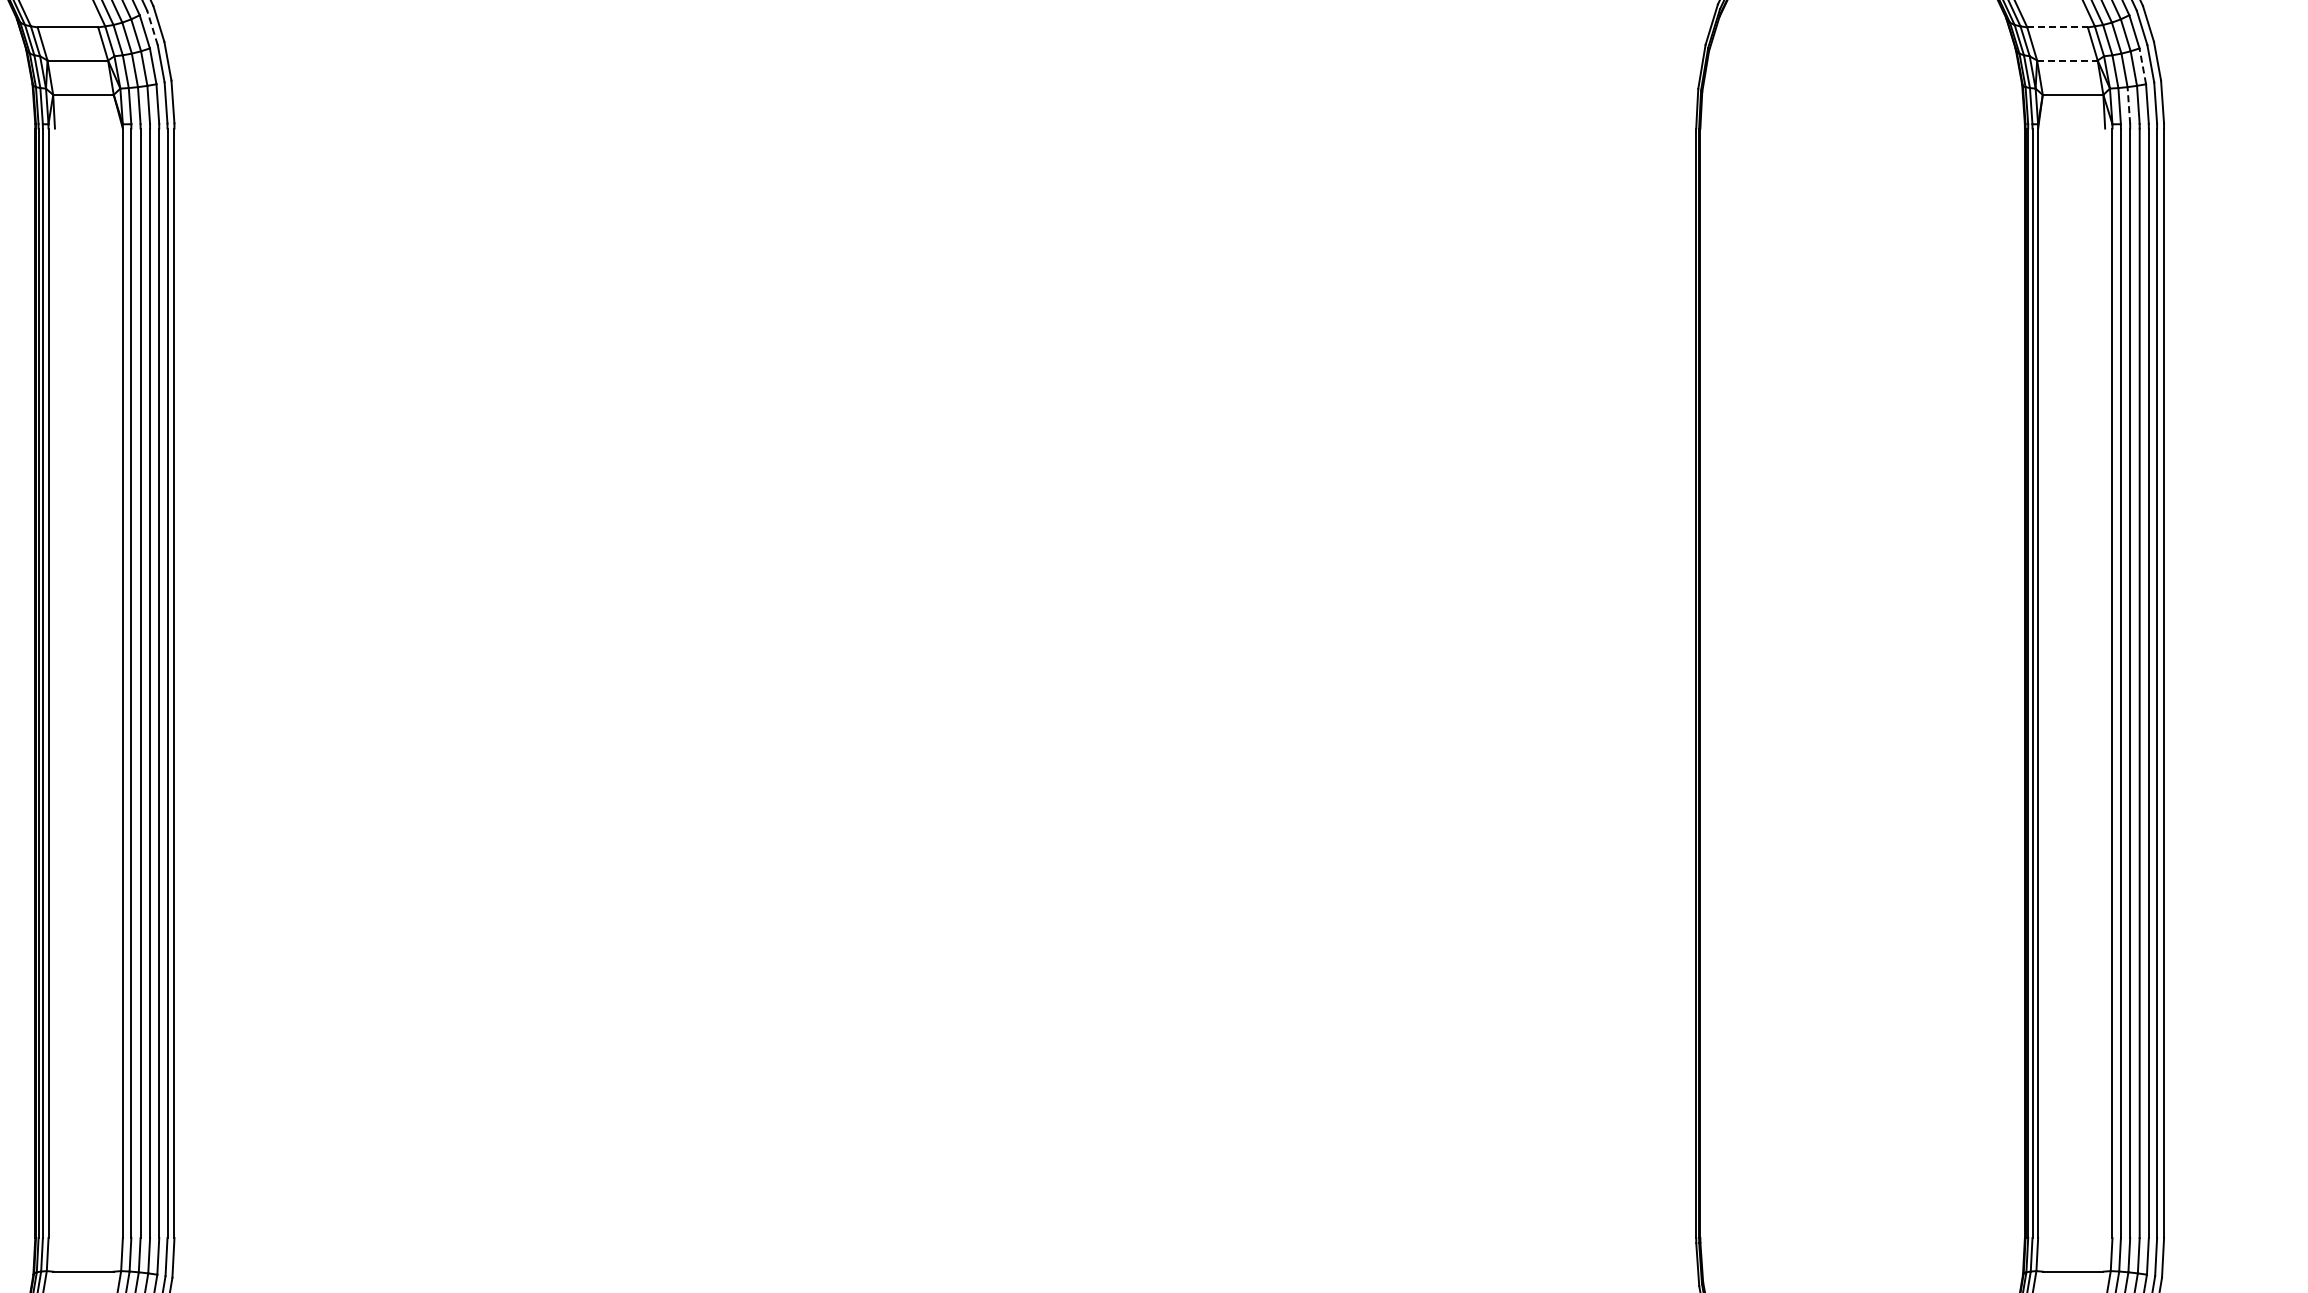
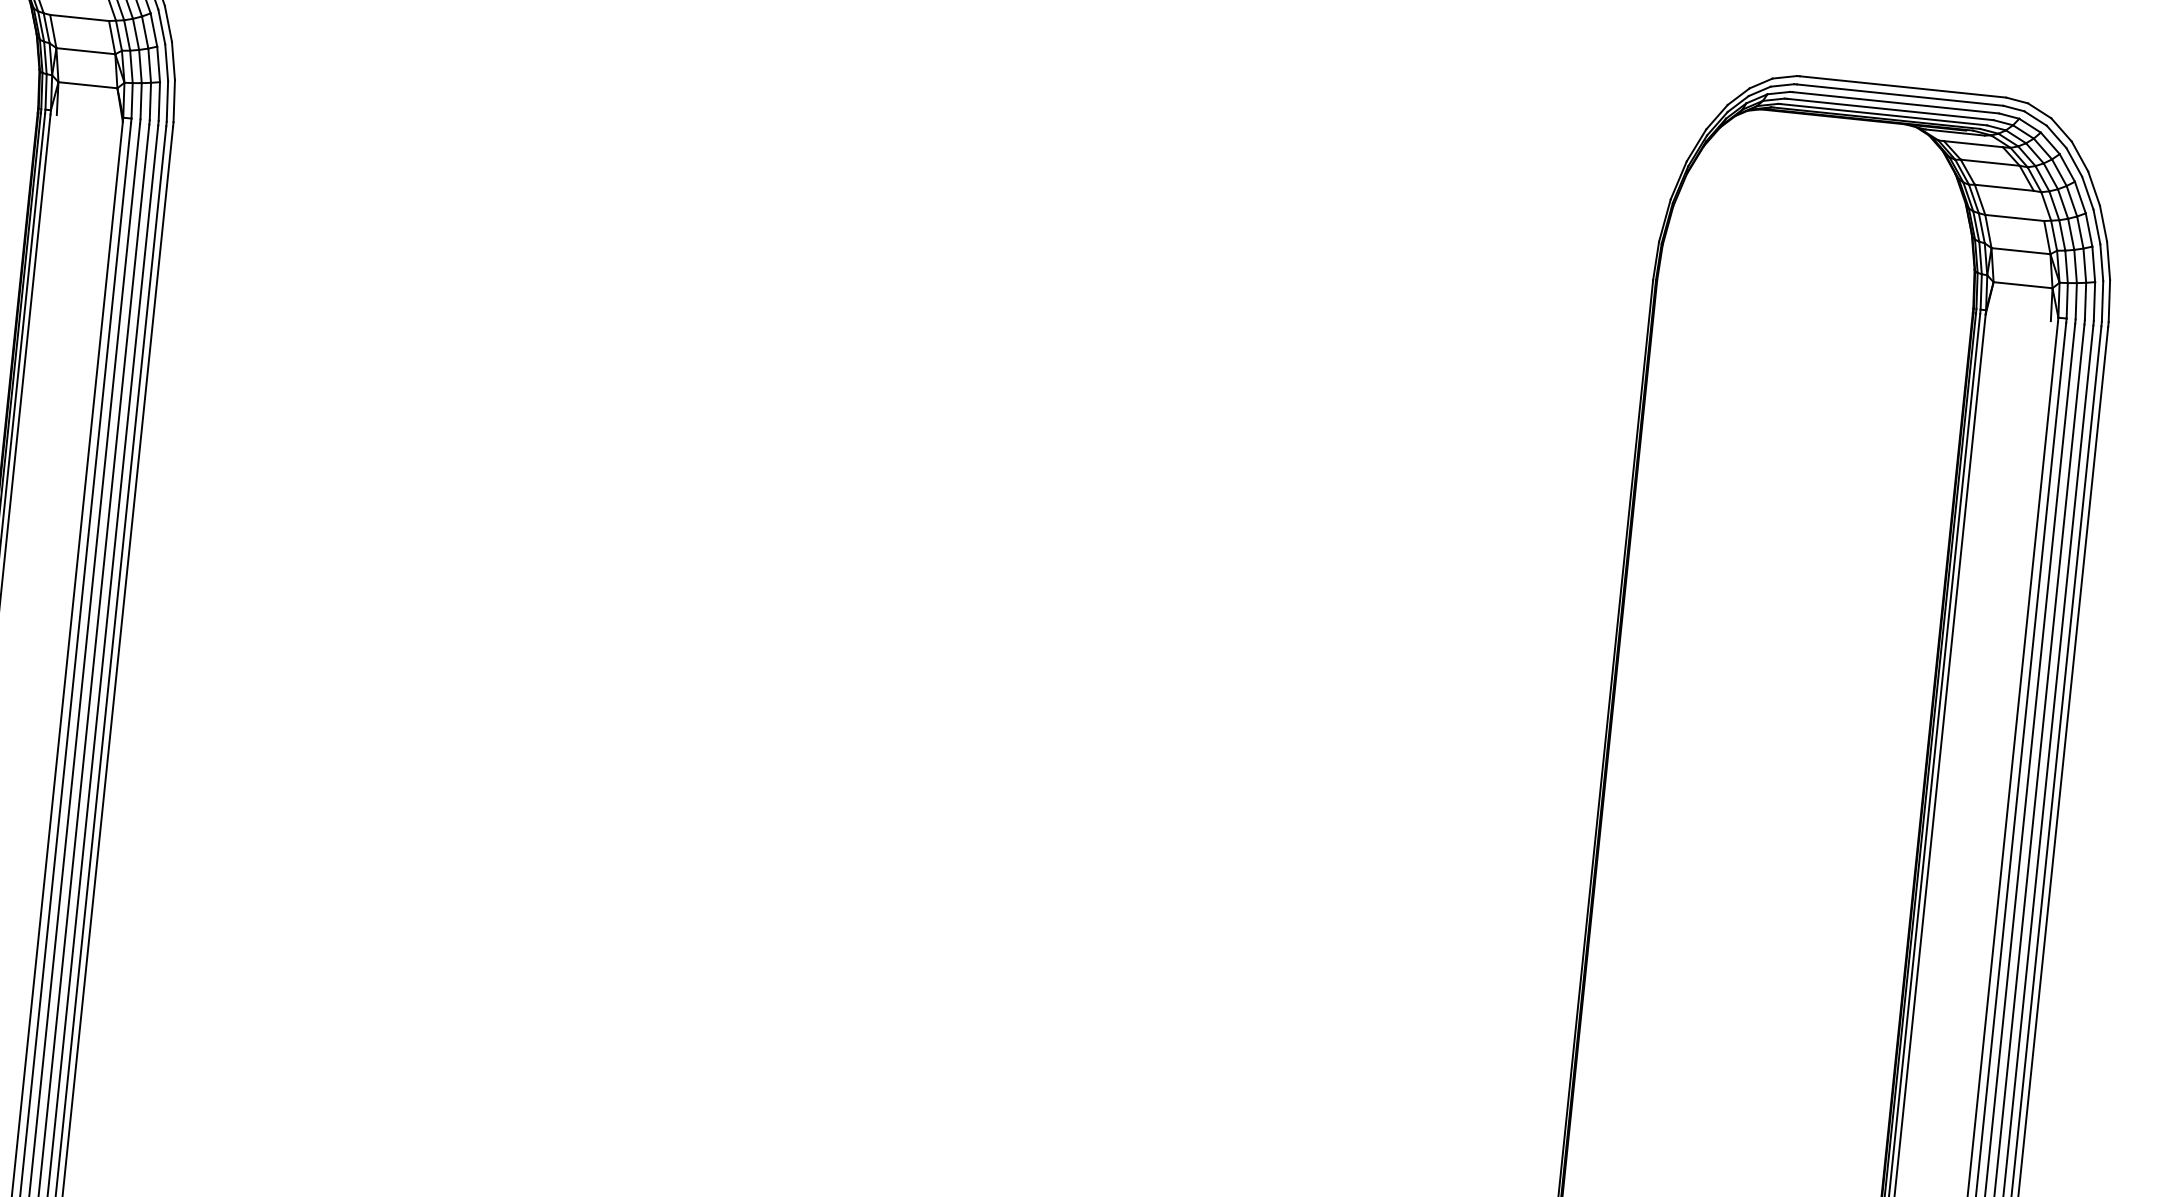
line: (152, 27) -> (161, 26), dashed -> solid
line: (2058, 27) -> (2015, 218), dashed -> solid
line: (2067, 60) -> (2021, 251), dashed -> solid
line: (2142, 65) -> (2093, 263), dashed -> solid
line: (2128, 105) -> (2075, 301), dashed -> solid

